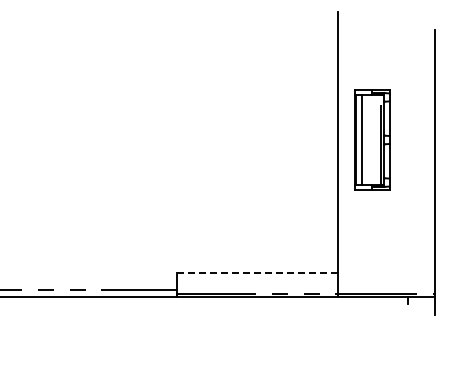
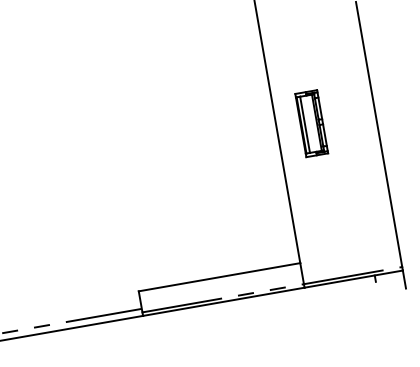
part: (371, 139) -> (310, 123), size x0.62
line: (257, 272) -> (219, 276), dashed -> solid

